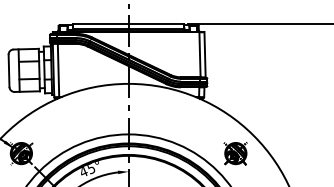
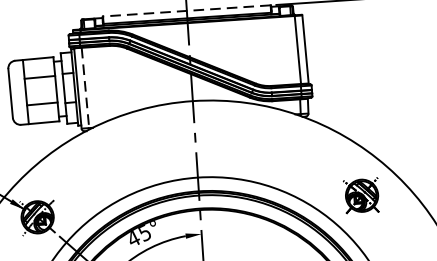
line: (128, 24) -> (186, 11), solid -> dashed
line: (58, 70) -> (85, 87), solid -> dashed

